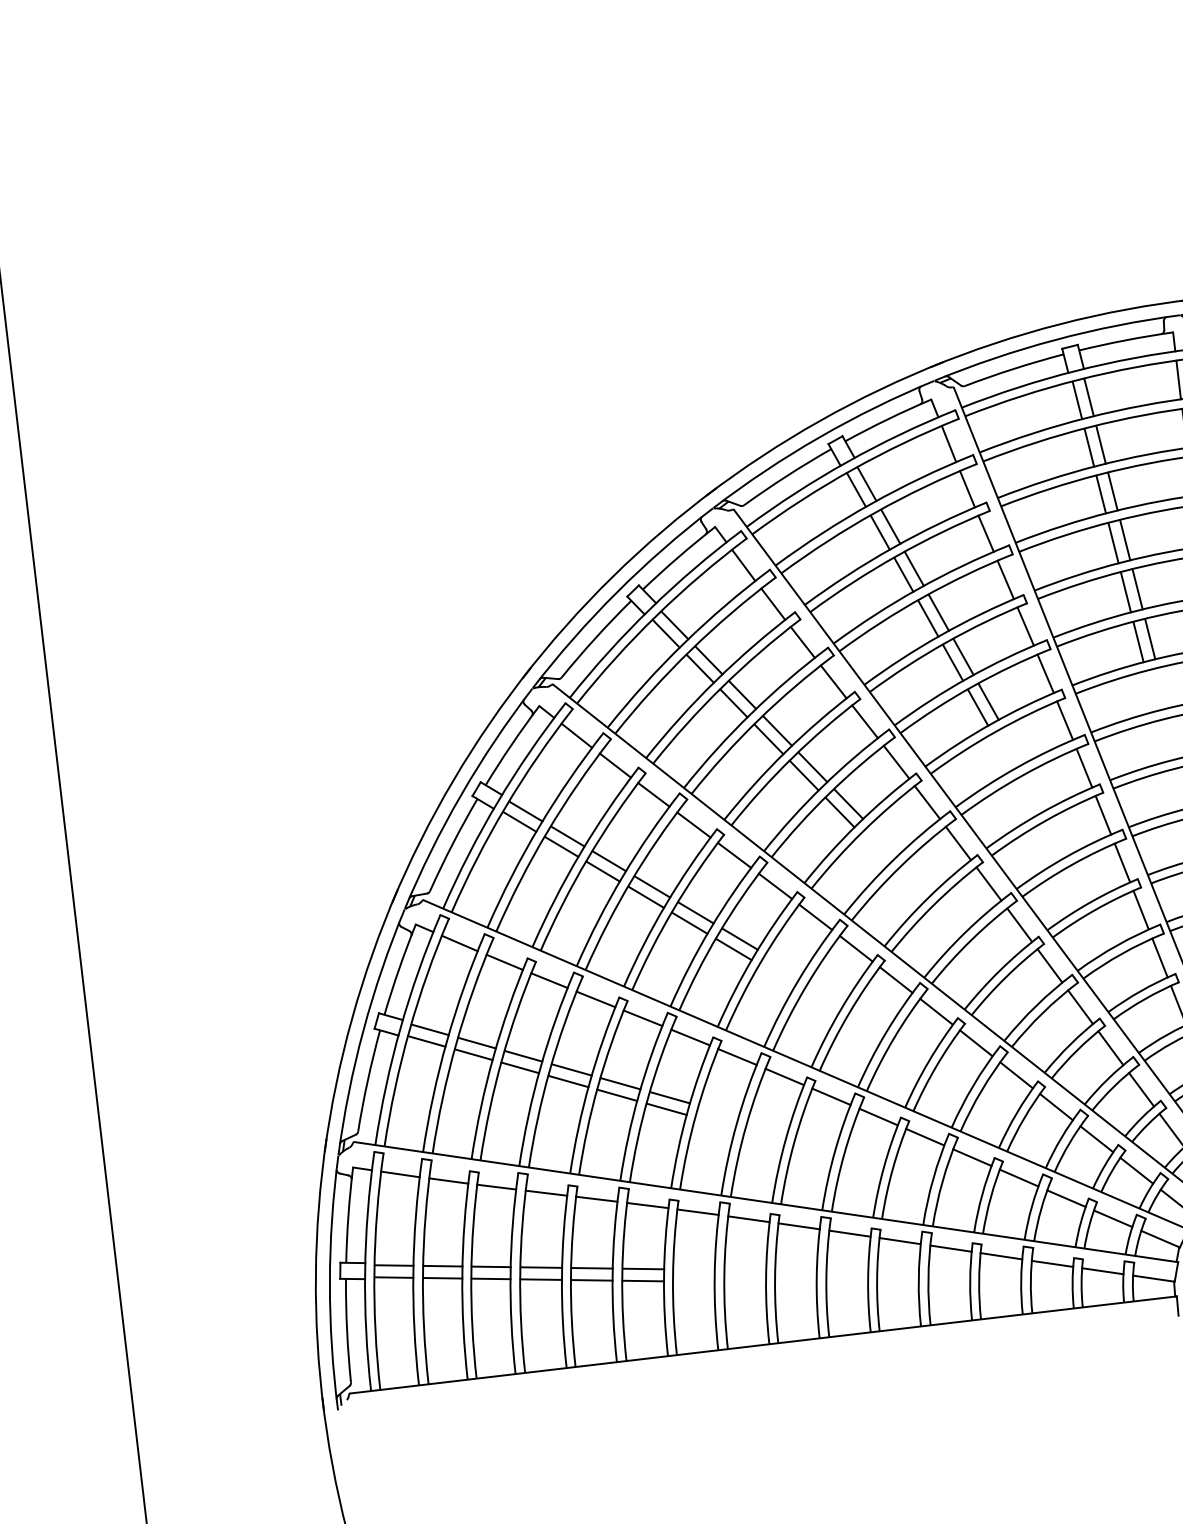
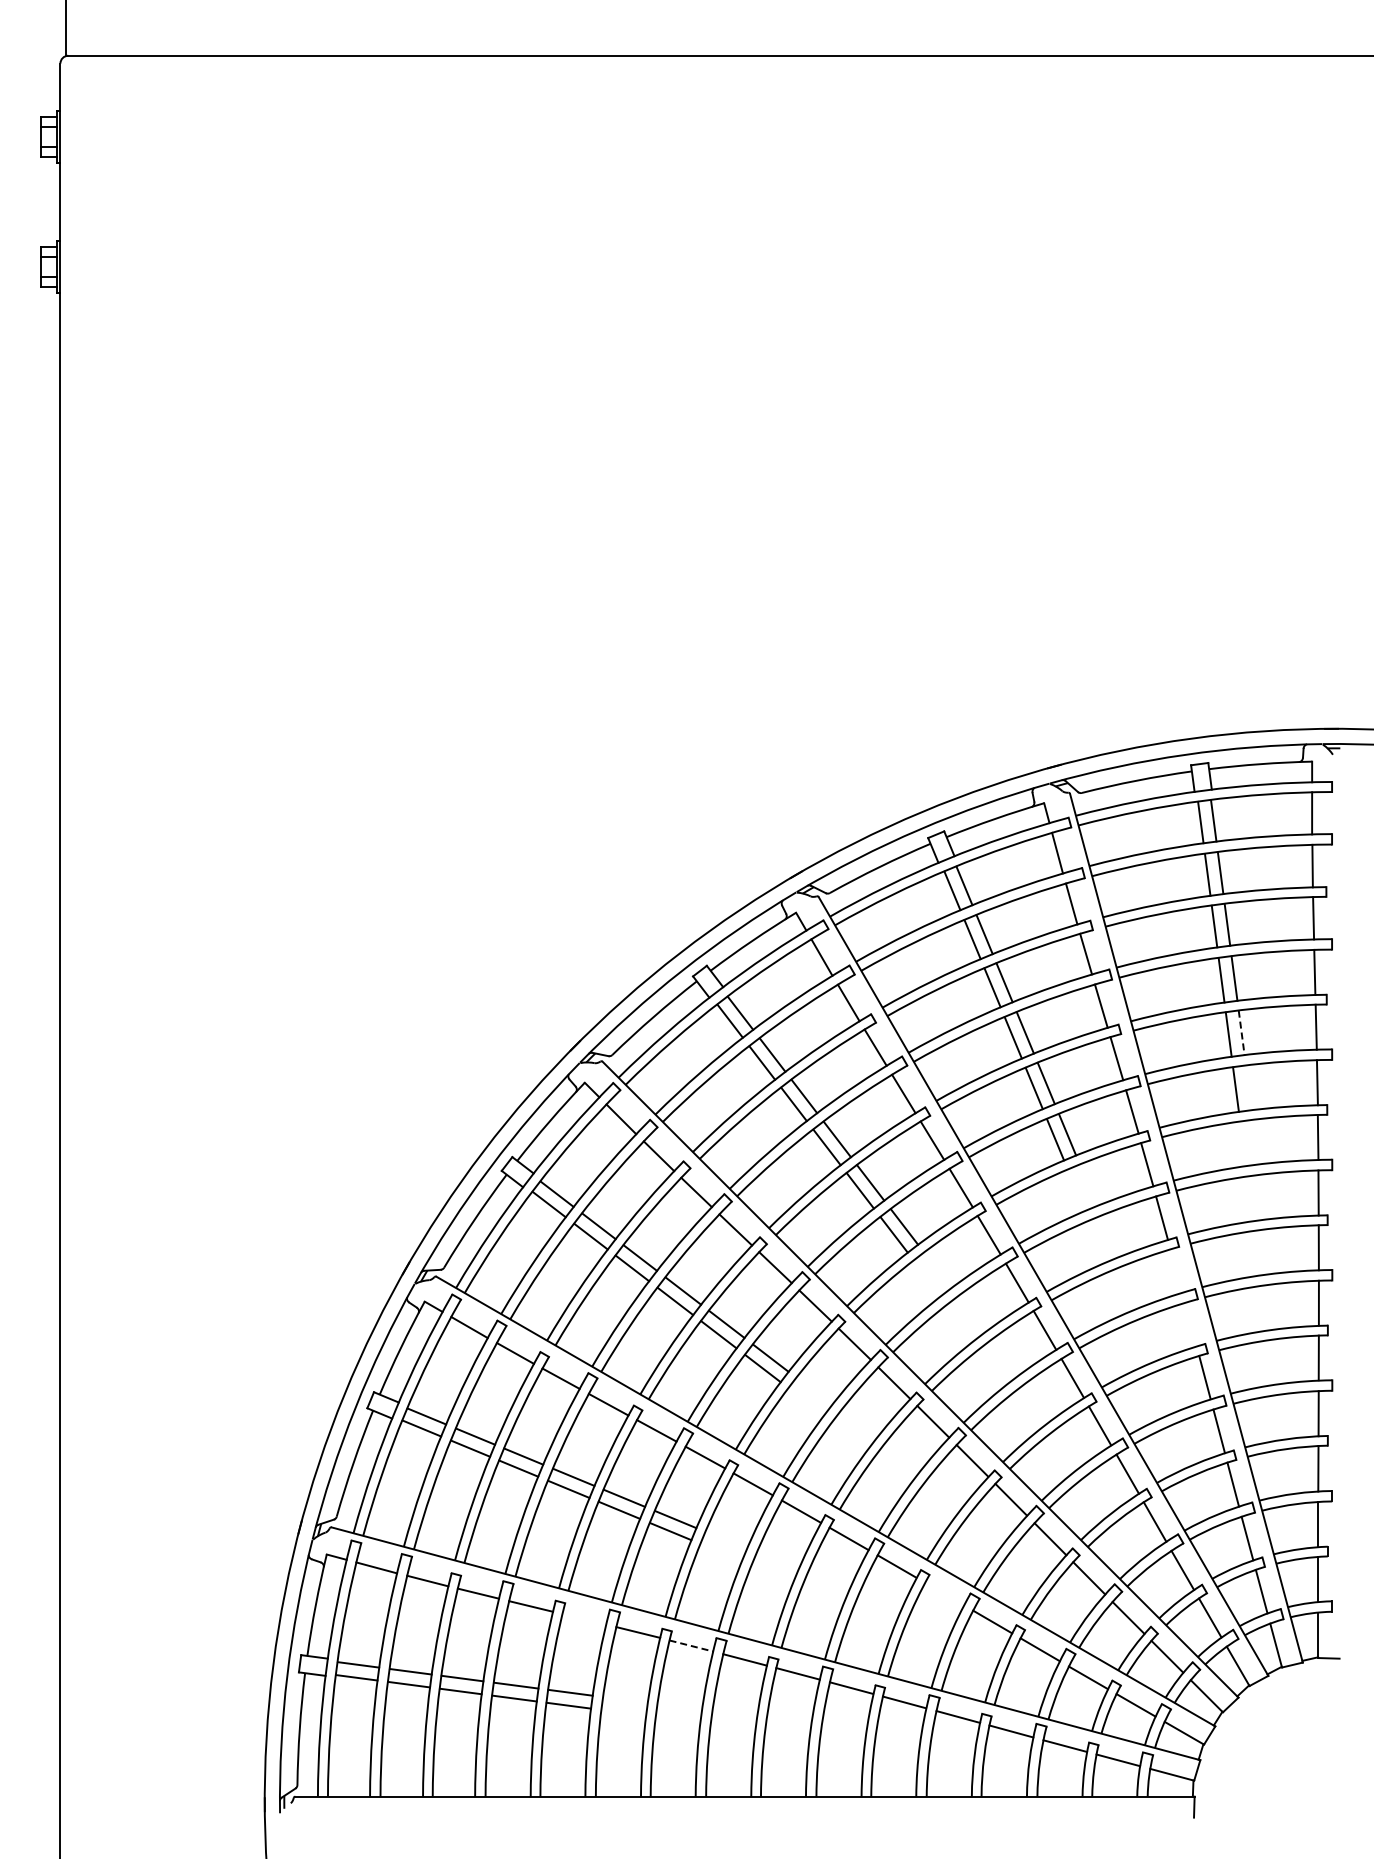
line: (1137, 589) -> (1241, 1033), solid -> dashed
line: (1149, 638) -> (1248, 1087), removed
line: (1103, 814) -> (1176, 1270), removed
line: (1122, 862) -> (1190, 1324), removed
line: (925, 1136) -> (944, 1593), removed
line: (596, 1199) -> (584, 1619), removed
line: (698, 1212) -> (691, 1646), solid -> dashed
line: (643, 1268) -> (625, 1699), removed
line: (642, 1280) -> (623, 1712), removed

